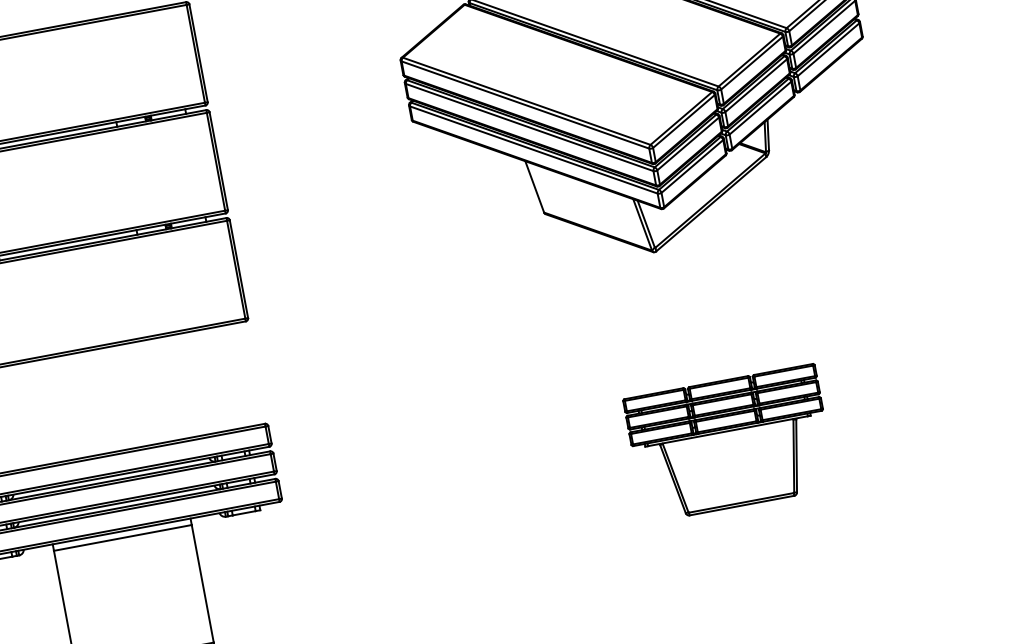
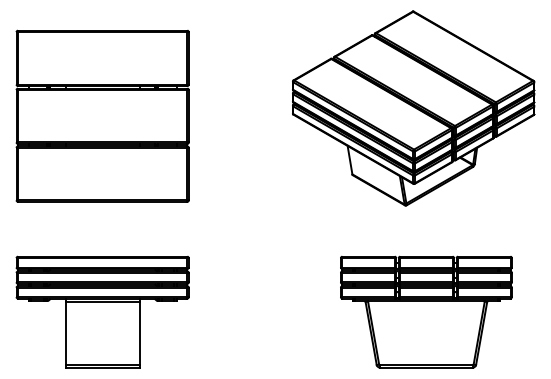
part: (730, 442) -> (426, 311), size x1.67

